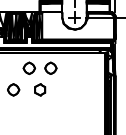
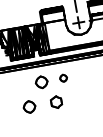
part: (50, 67) -> (63, 77), size x0.6

